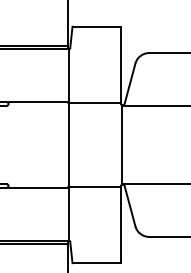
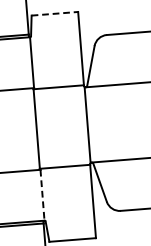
line: (97, 26) -> (55, 13), solid -> dashed
line: (69, 214) -> (42, 195), solid -> dashed

